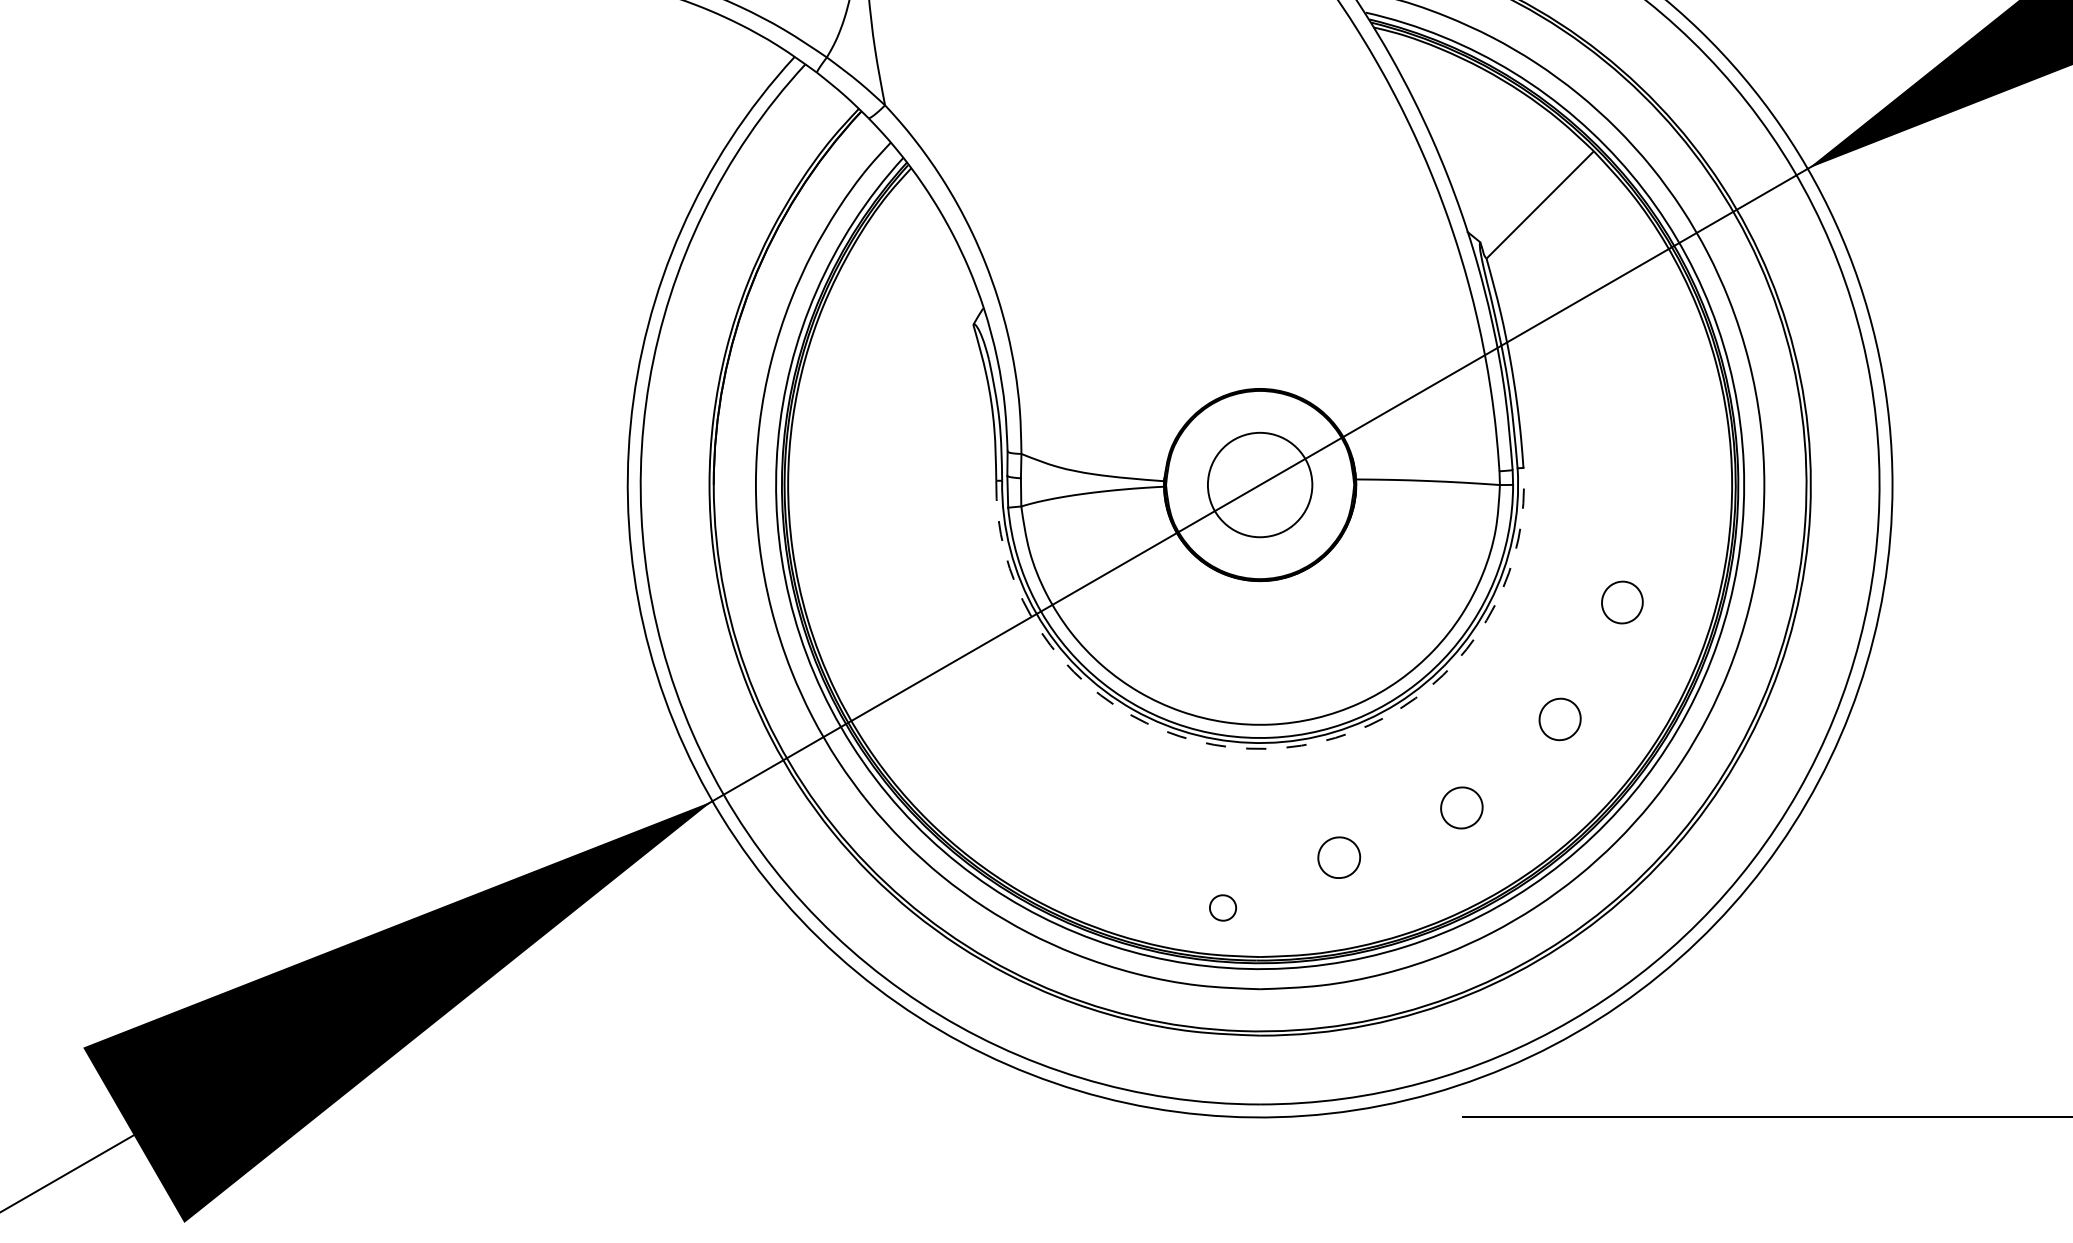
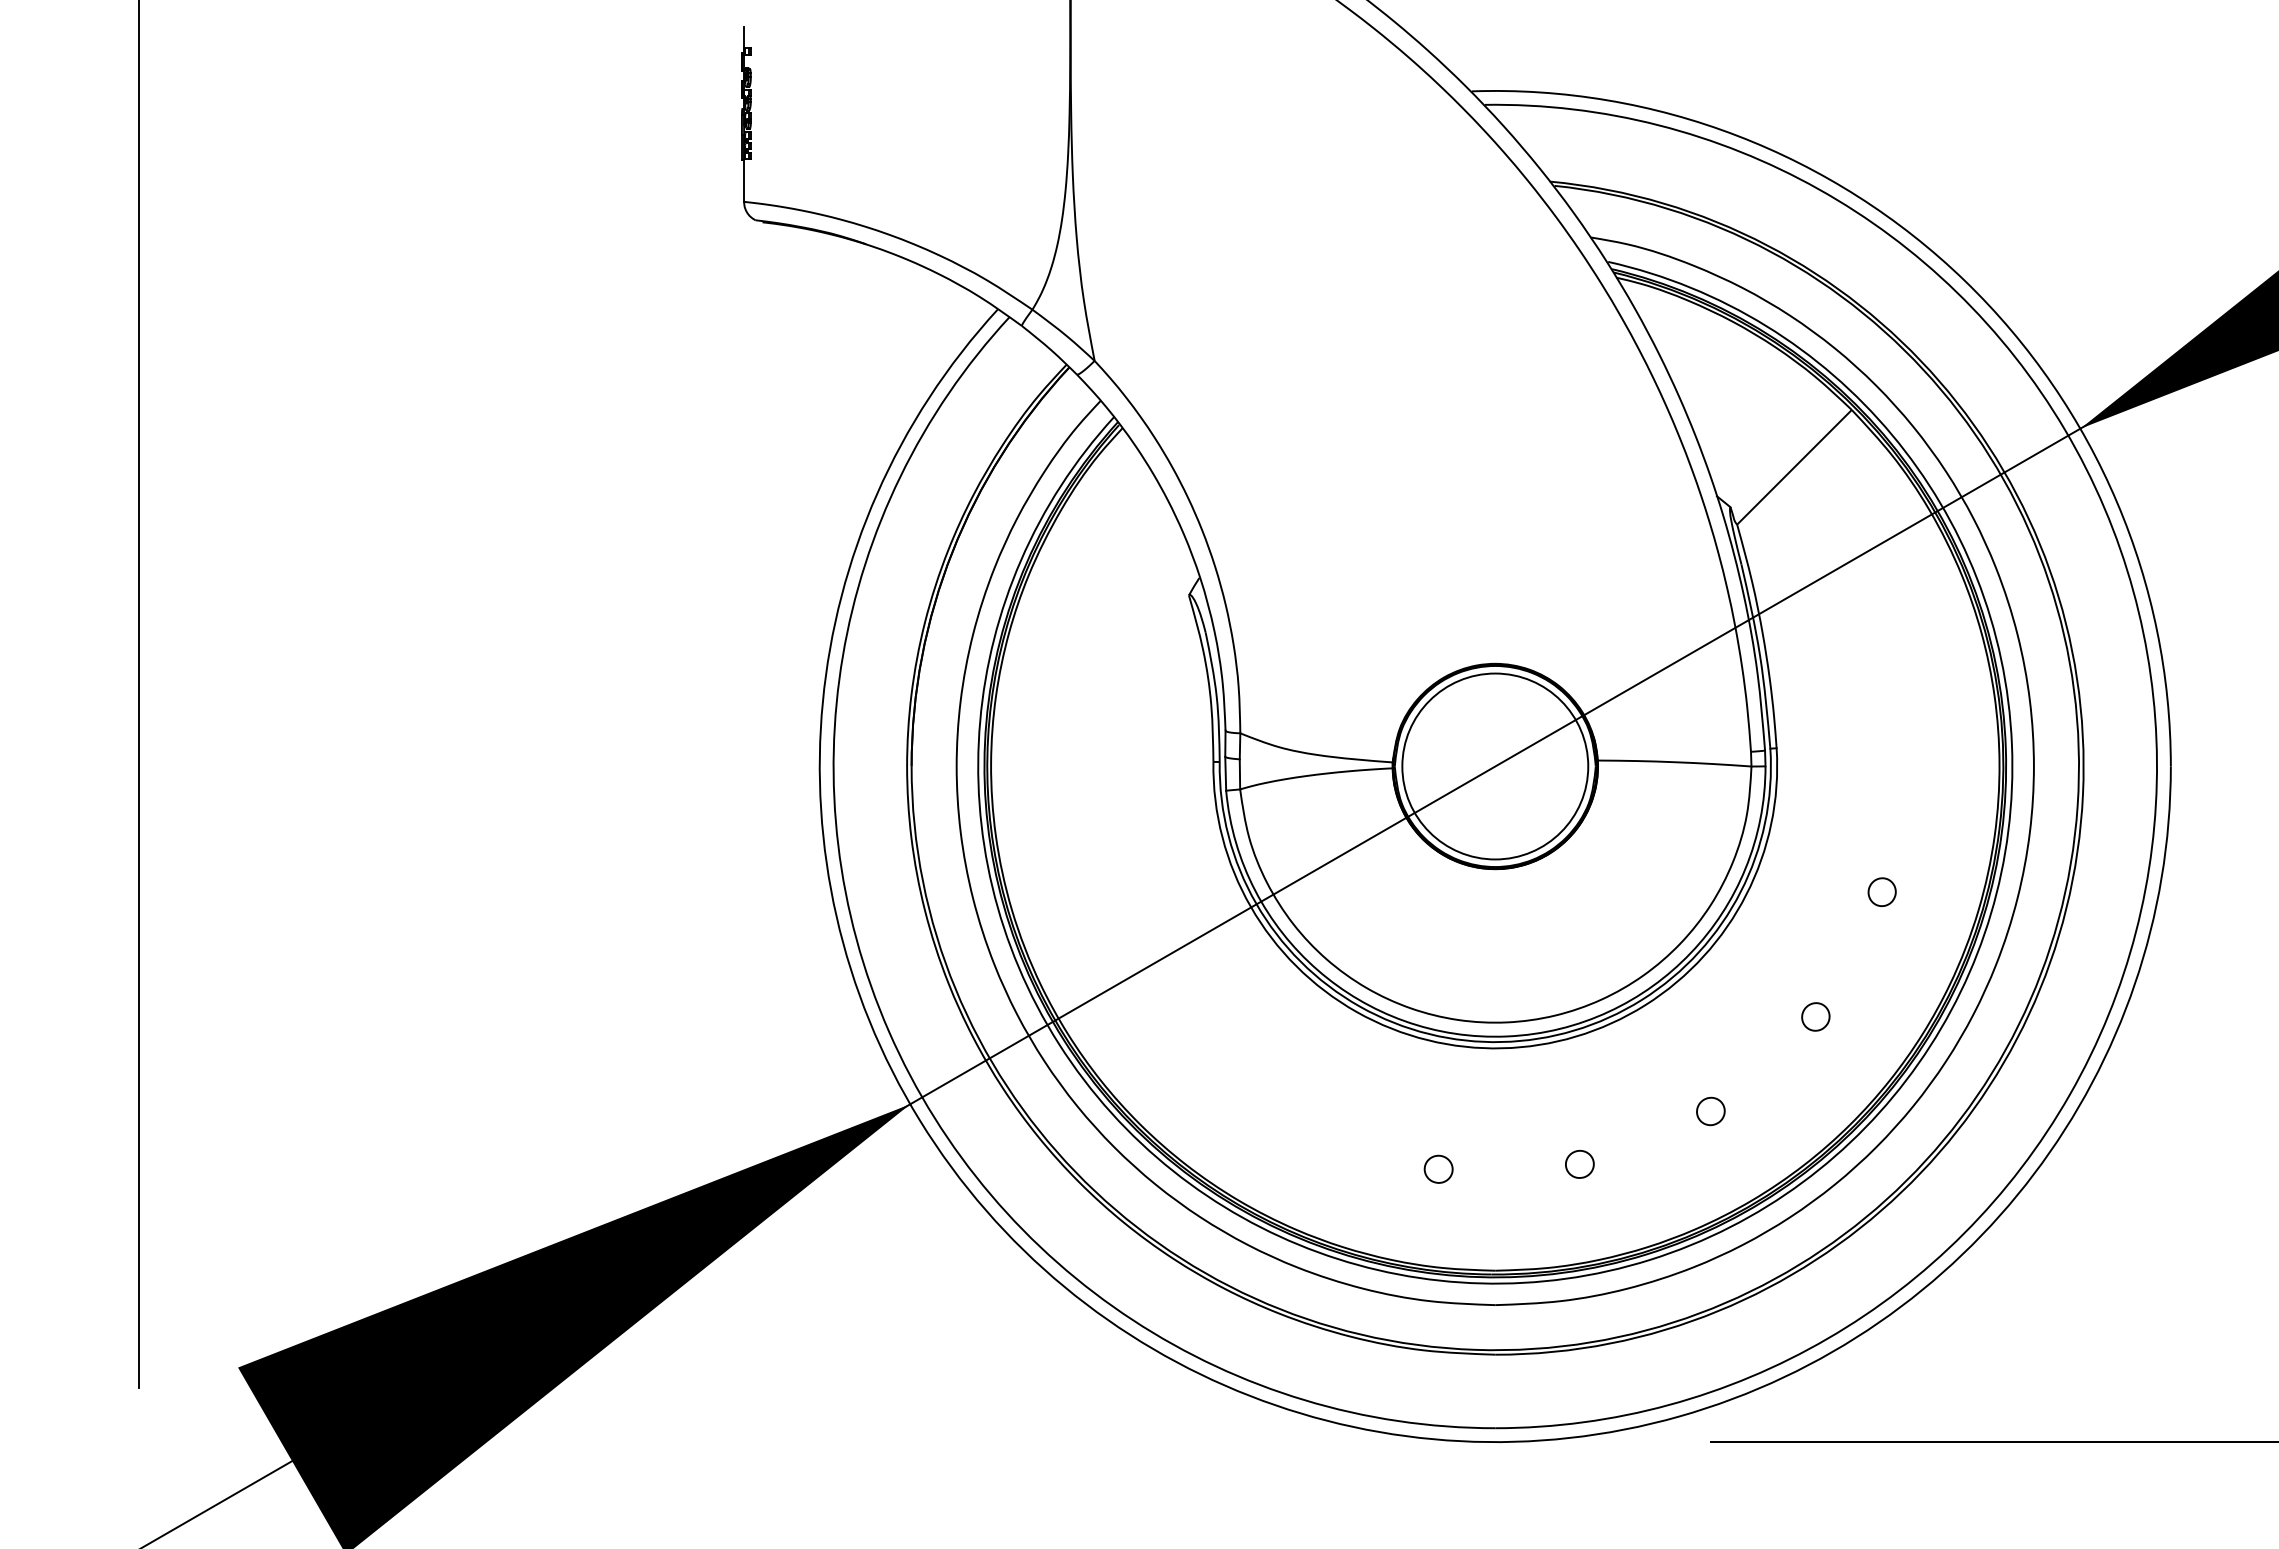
circle: (1260, 485) -> (1495, 766), size x1.67
part: (1621, 602) -> (1881, 892), size x0.62
part: (1559, 719) -> (1815, 1016), size x0.62
arc: (1266, 749) -> (1502, 1048), dashed -> solid
part: (1461, 807) -> (1710, 1111), size x0.62
part: (1338, 856) -> (1579, 1163), size x0.62
part: (1222, 907) -> (1438, 1168), moved

